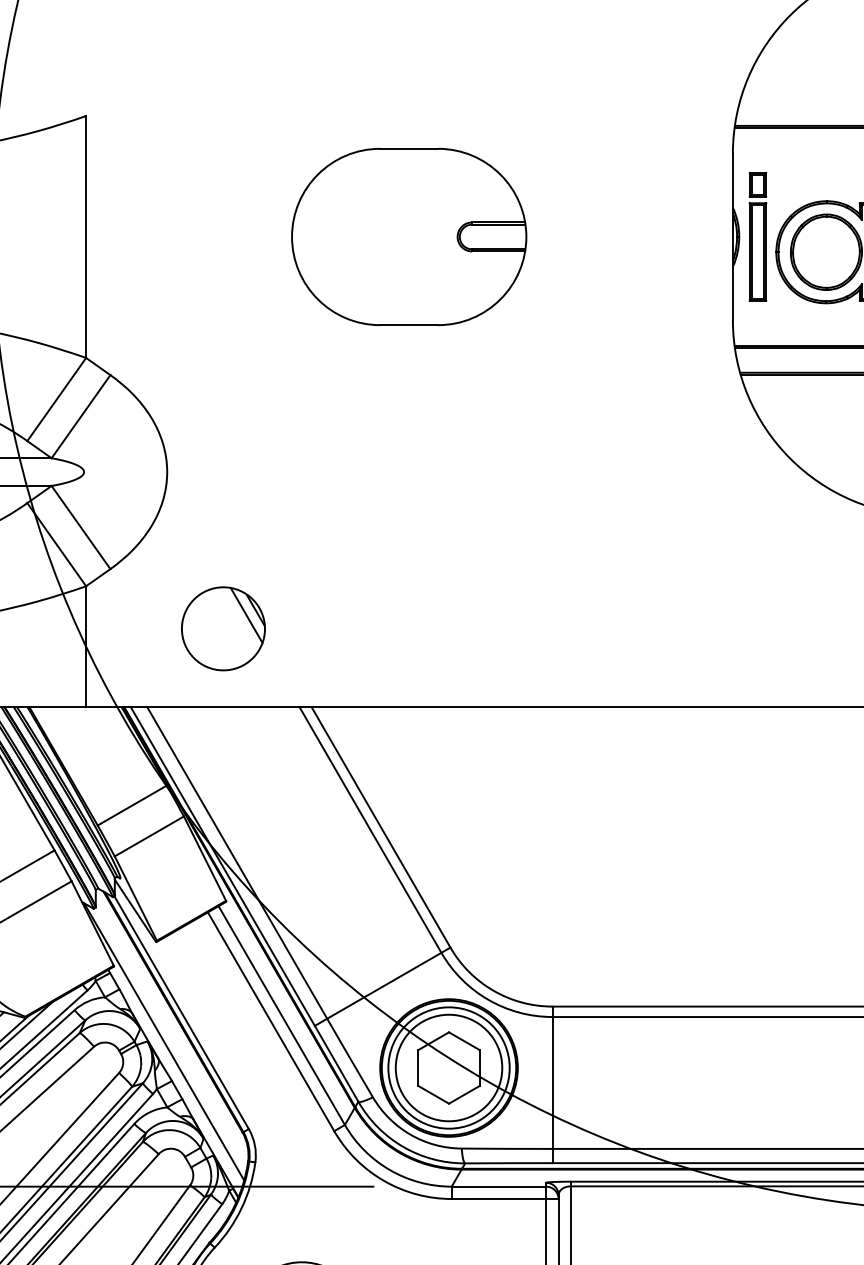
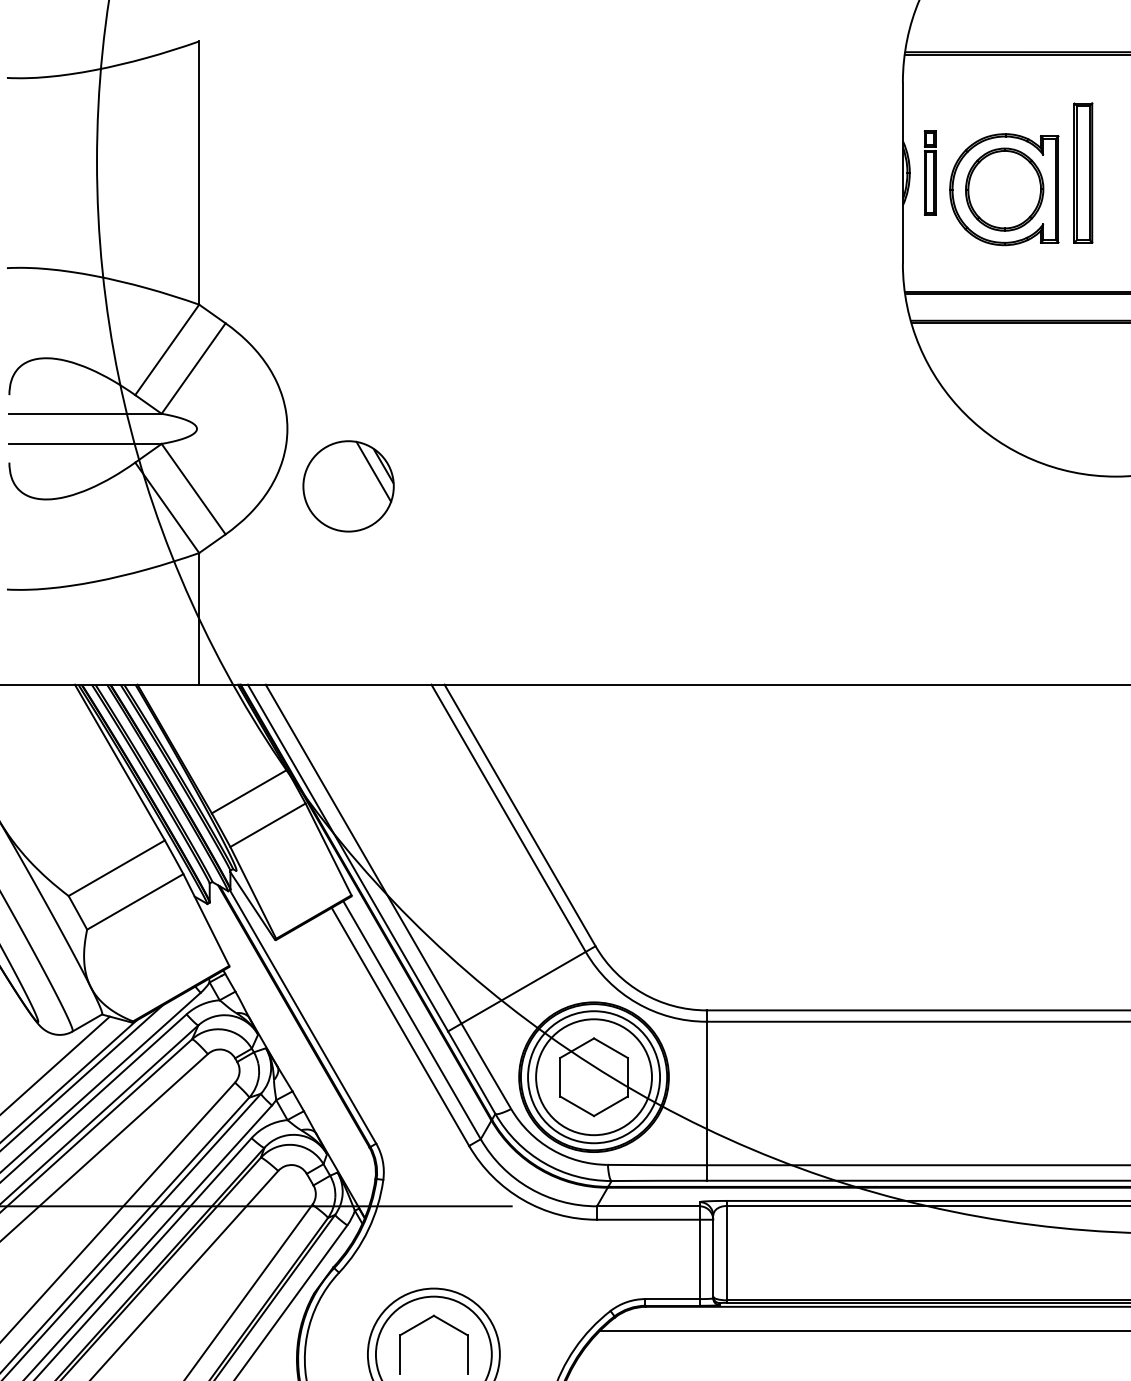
part: (409, 236) -> (550, 172), removed
part: (758, 236) -> (930, 172), size x0.6
part: (223, 628) -> (348, 486), moved
line: (163, 1040) -> (283, 1047), removed

